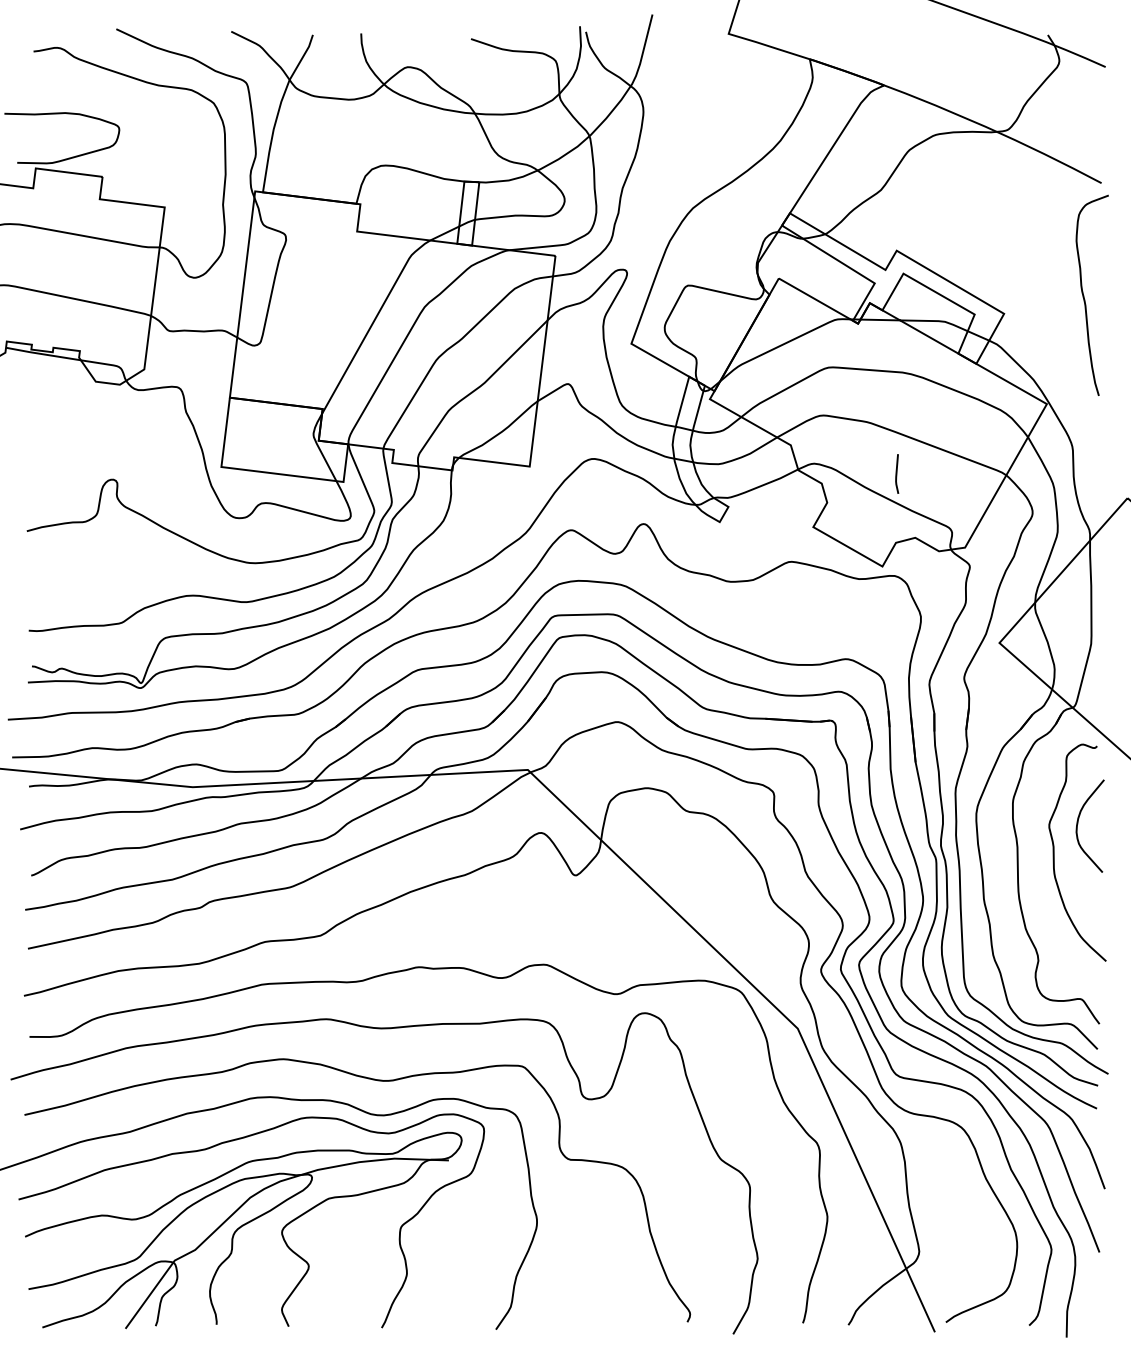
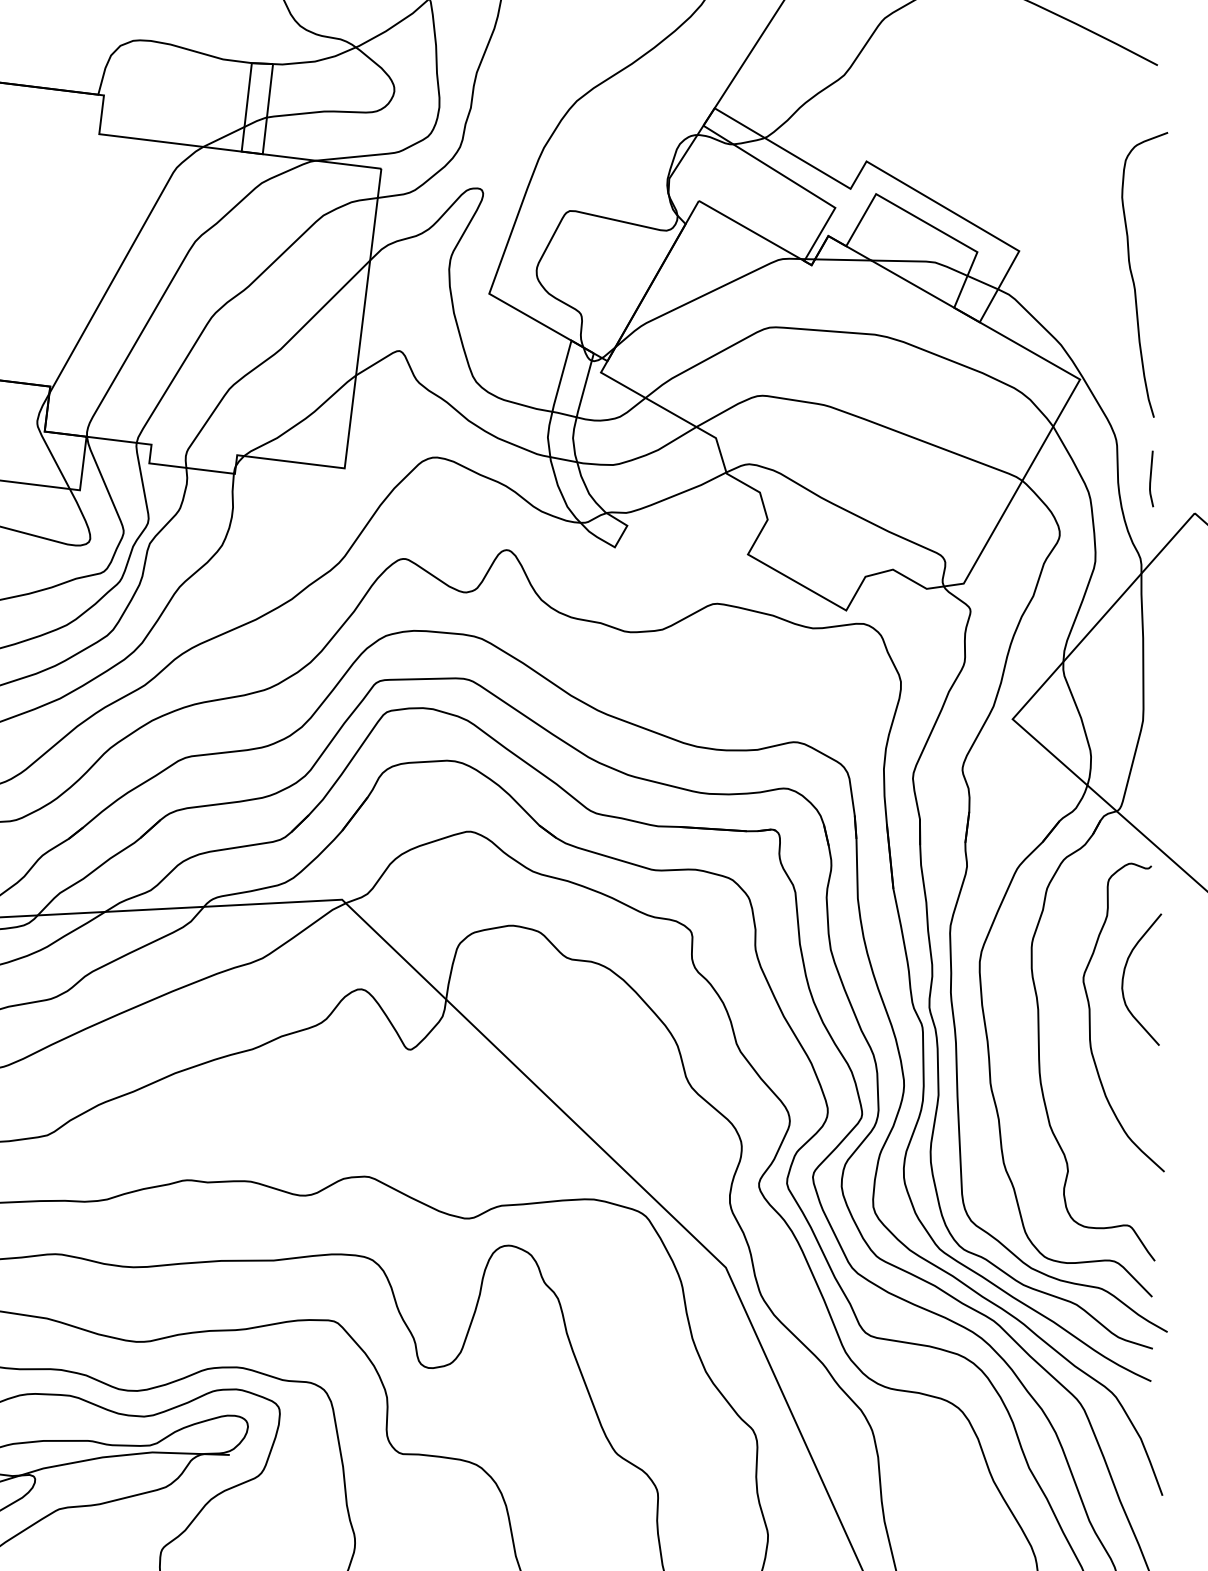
curve: (1084, 295) -> (1133, 274), moved
line: (897, 473) -> (1152, 478), moved

